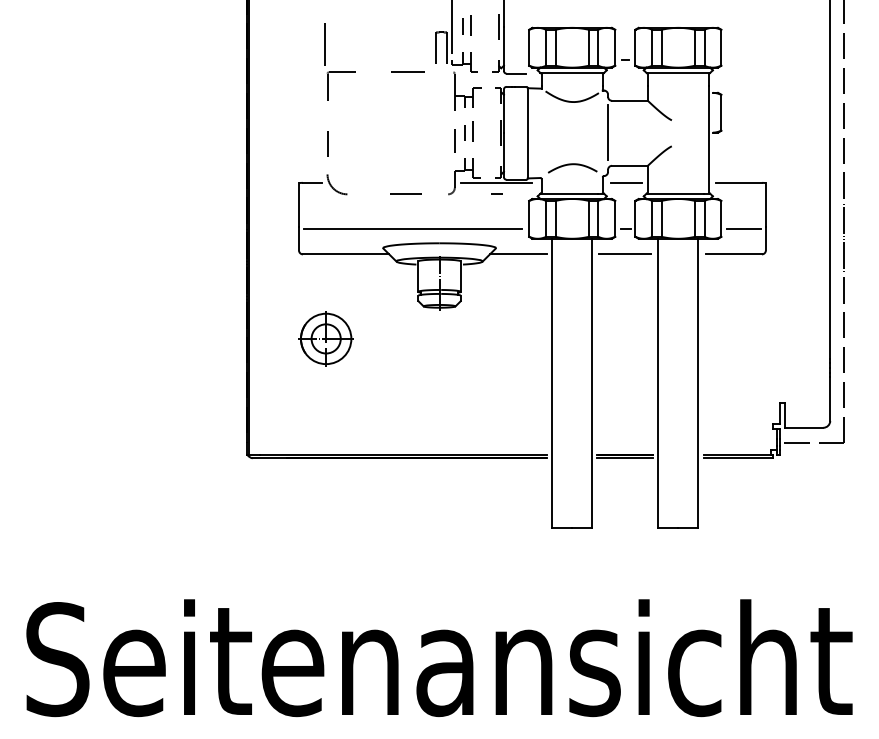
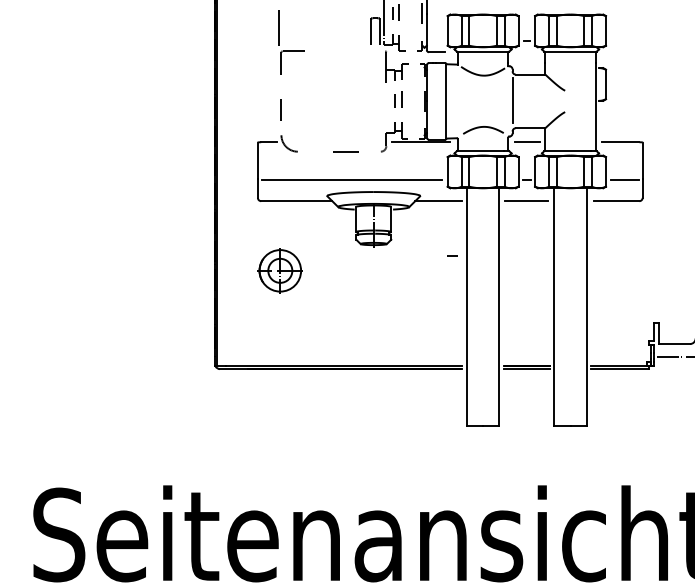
line: (407, 71) -> (347, 50), removed
line: (454, 140) -> (386, 107), removed
line: (496, 193) -> (451, 254), moved

